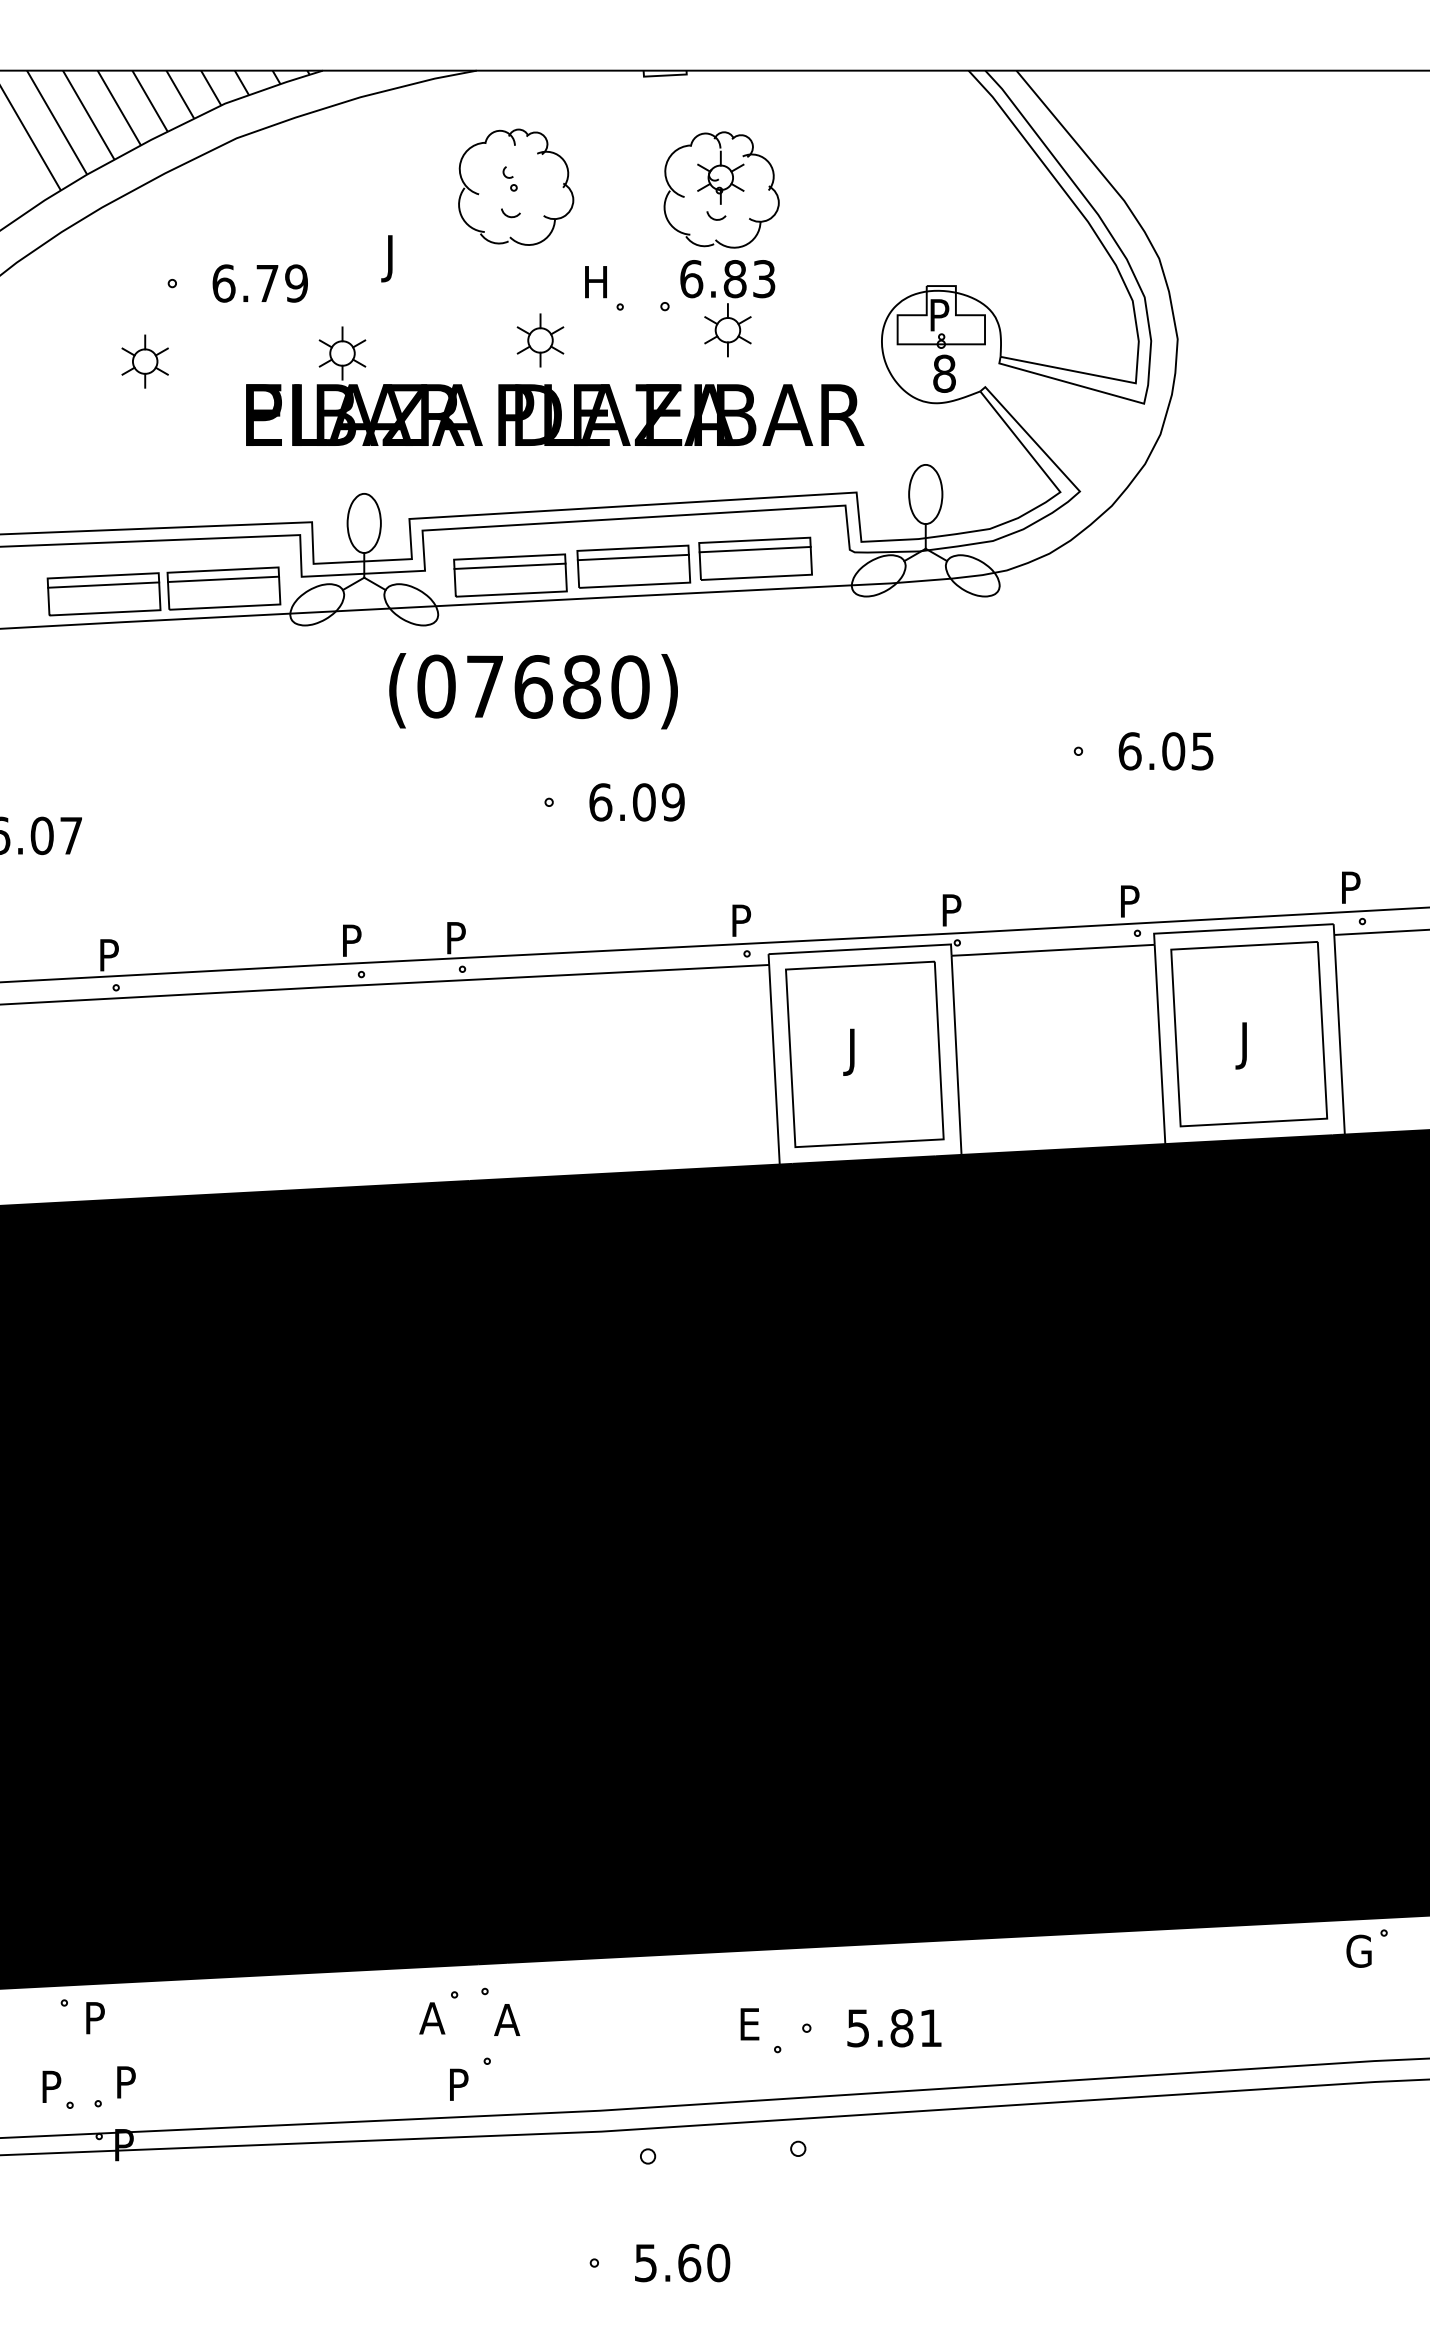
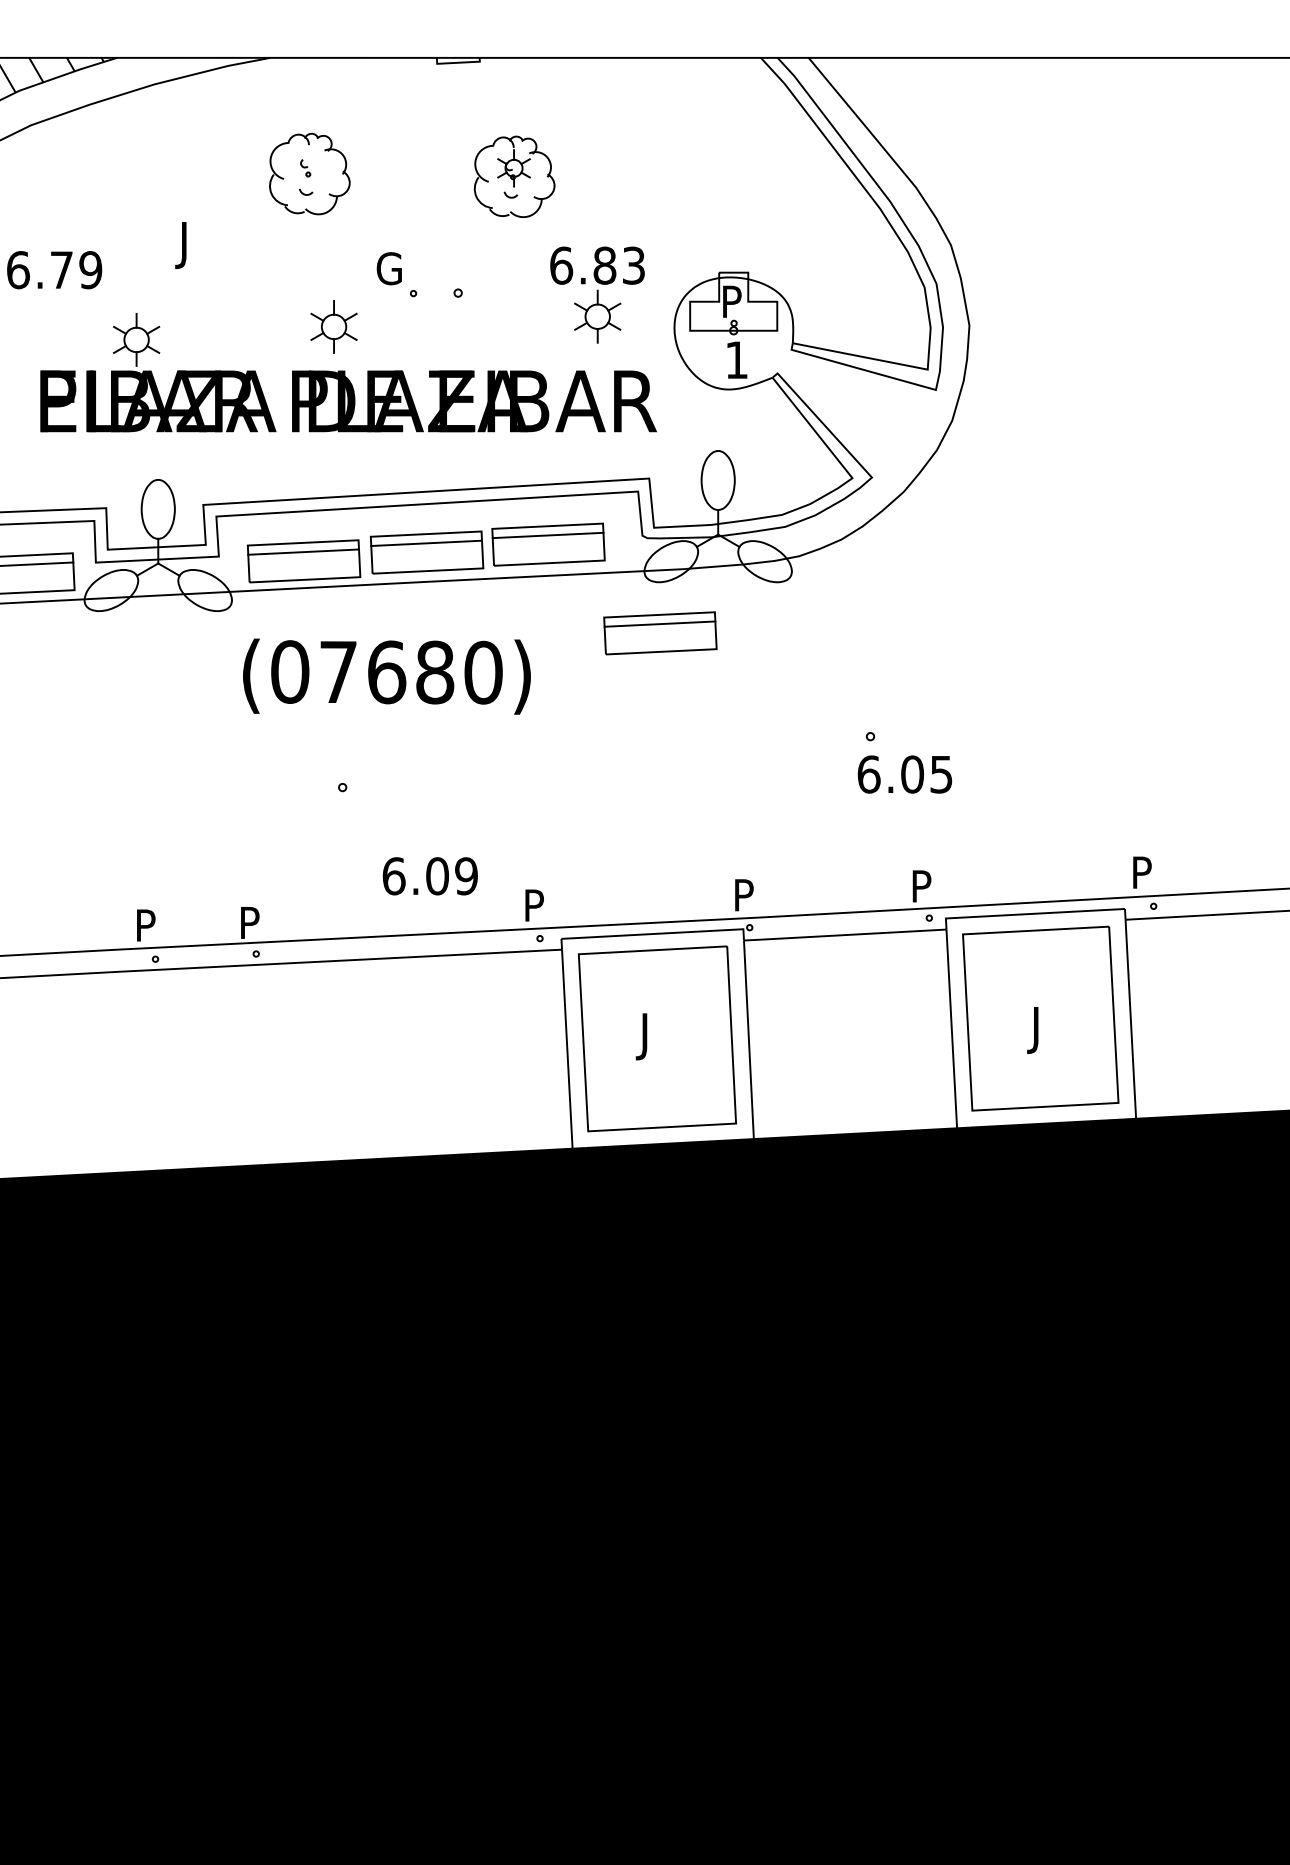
part: (516, 186) -> (310, 173), size x0.7
part: (721, 189) -> (514, 176), size x0.7
text: (595, 281) -> (388, 268), H -> G
part: (727, 308) -> (597, 295), moved
text: (944, 373) -> (736, 359), 8 -> 1
part: (867, 647) -> (660, 633), added
text: (533, 691) -> (386, 676), moved
text: (1165, 751) -> (904, 774), moved
text: (636, 802) -> (429, 876), moved

